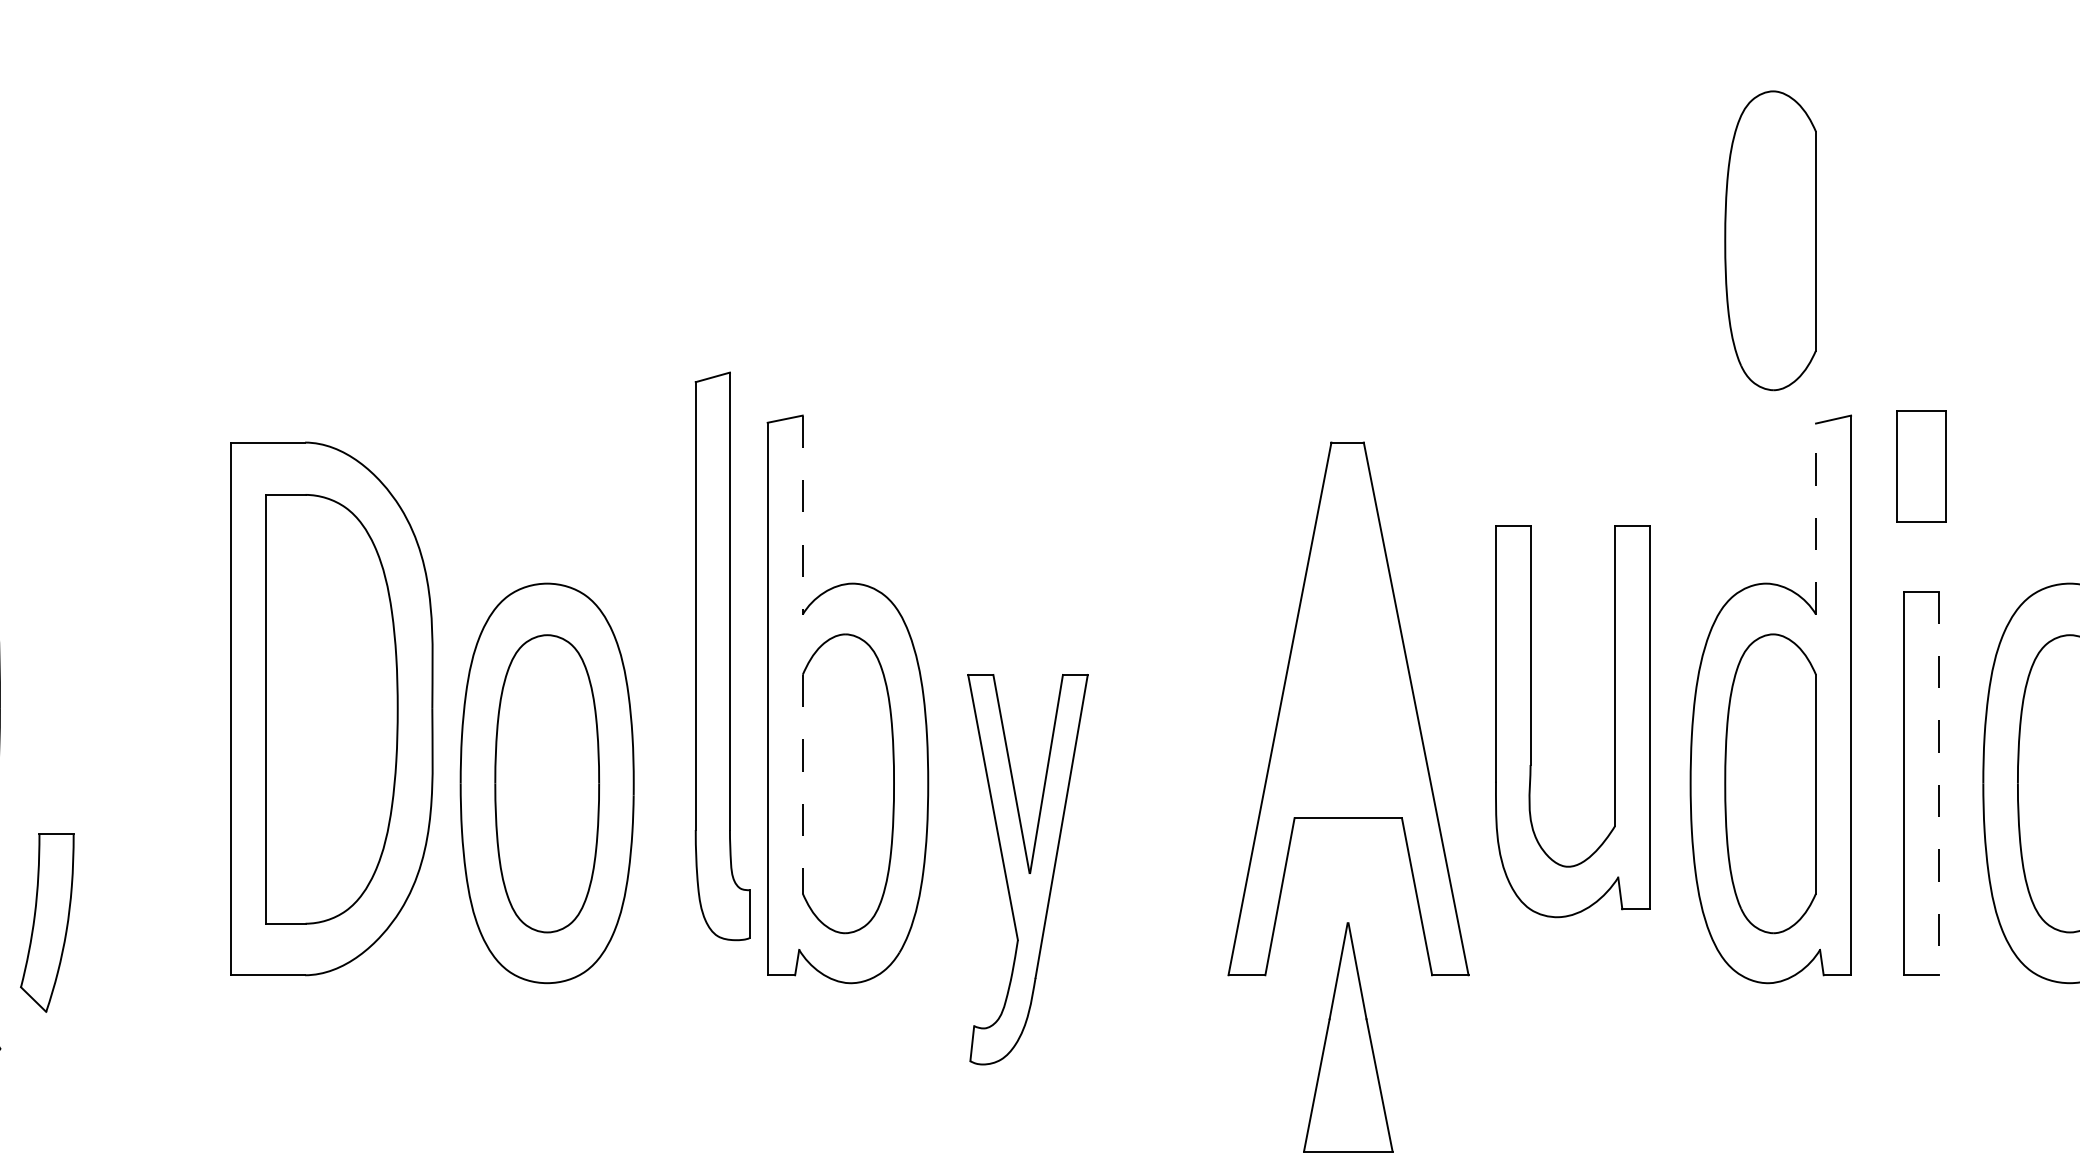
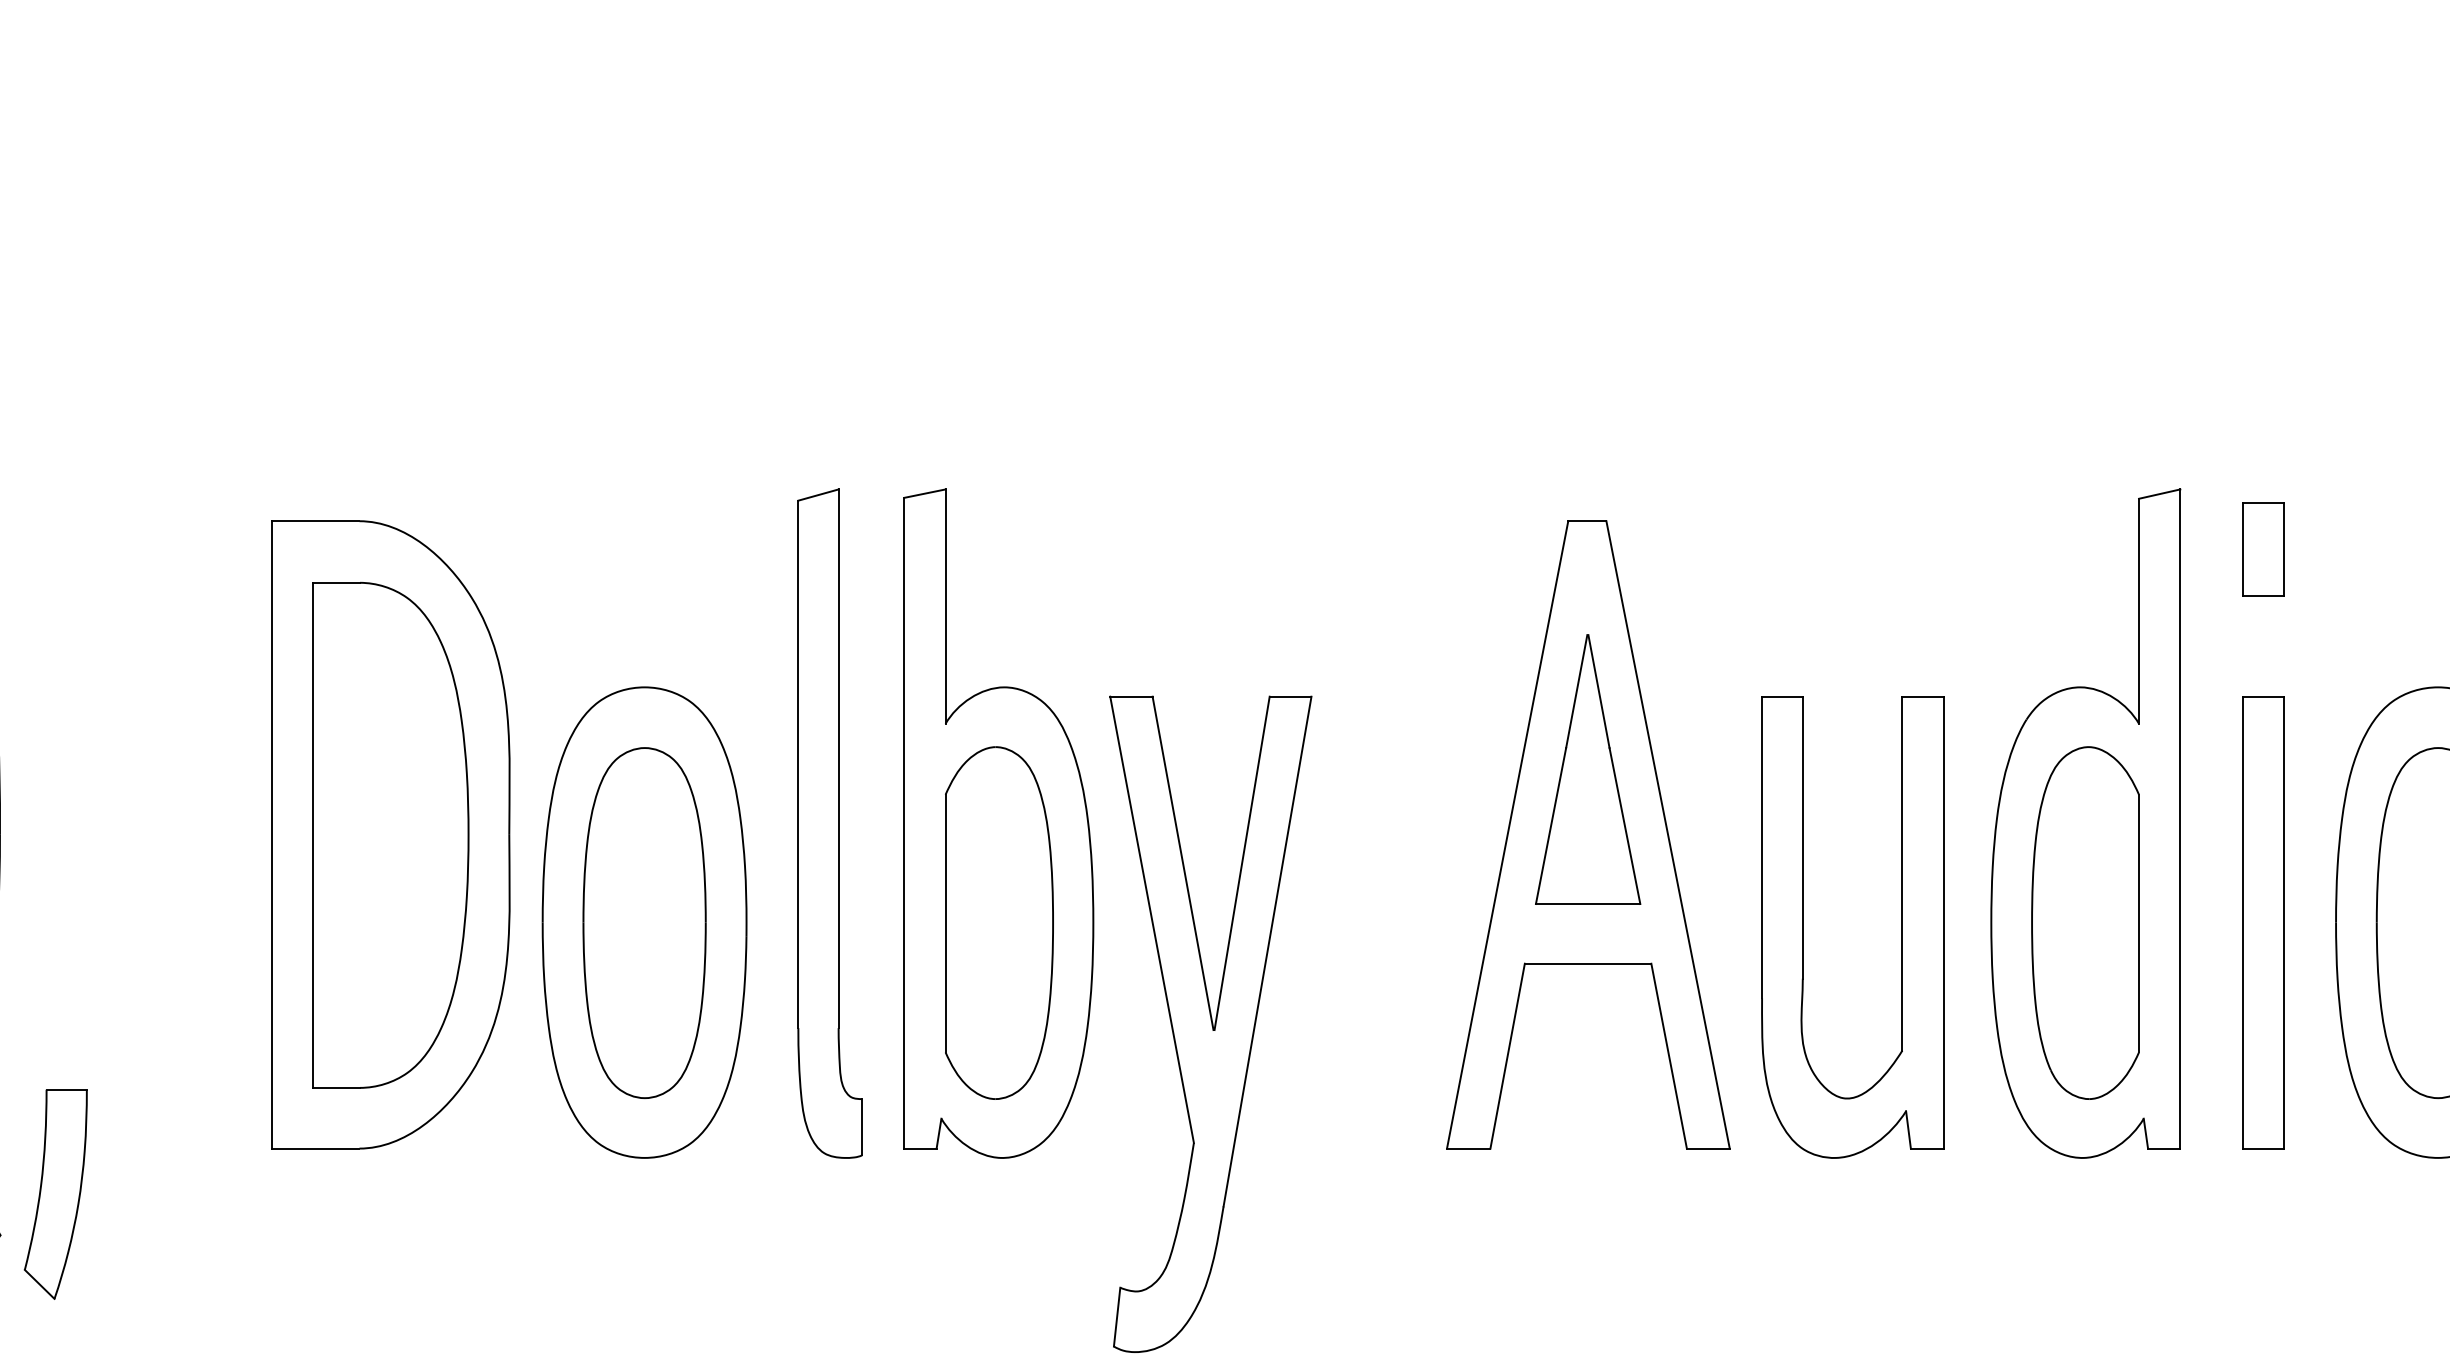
part: (1770, 240) -> (2085, 283), removed
part: (1921, 466) -> (2263, 549), size x0.71
line: (802, 515) -> (945, 607), dashed -> solid
line: (1816, 519) -> (2139, 611), dashed -> solid
part: (722, 656) -> (829, 823), moved
part: (1531, 721) -> (1803, 927), moved
line: (1938, 783) -> (2283, 922), dashed -> solid
line: (802, 784) -> (945, 923), dashed -> solid
part: (1027, 869) -> (1210, 1024), size x1.43
part: (47, 922) -> (56, 1193), moved
part: (1348, 1037) -> (1588, 769), moved

